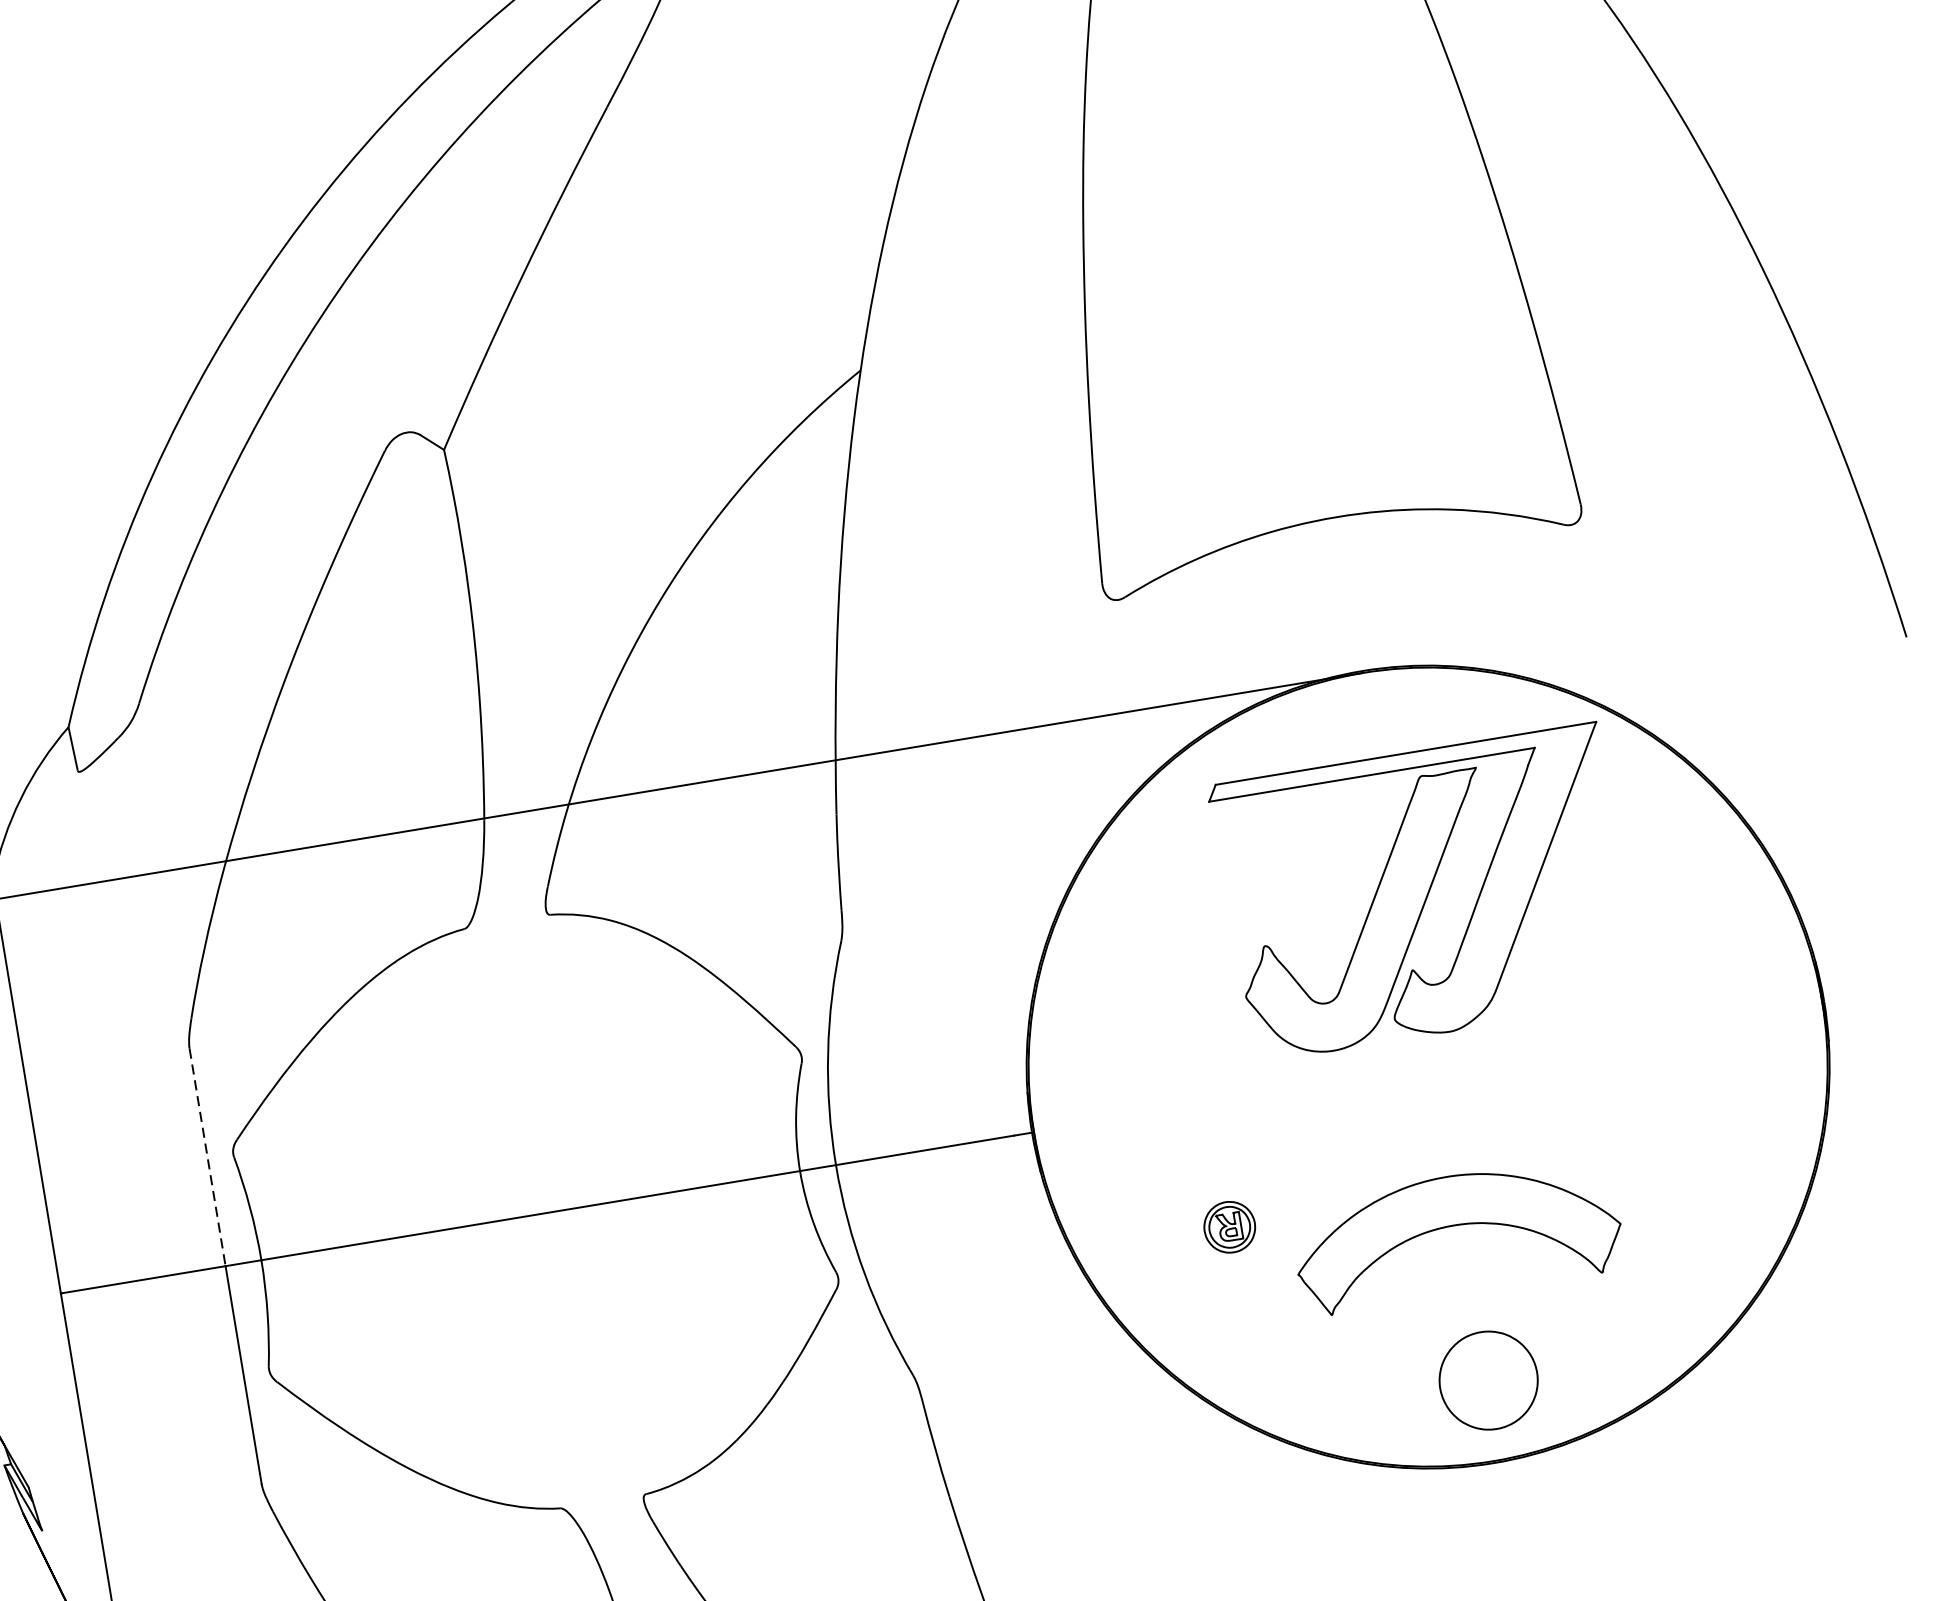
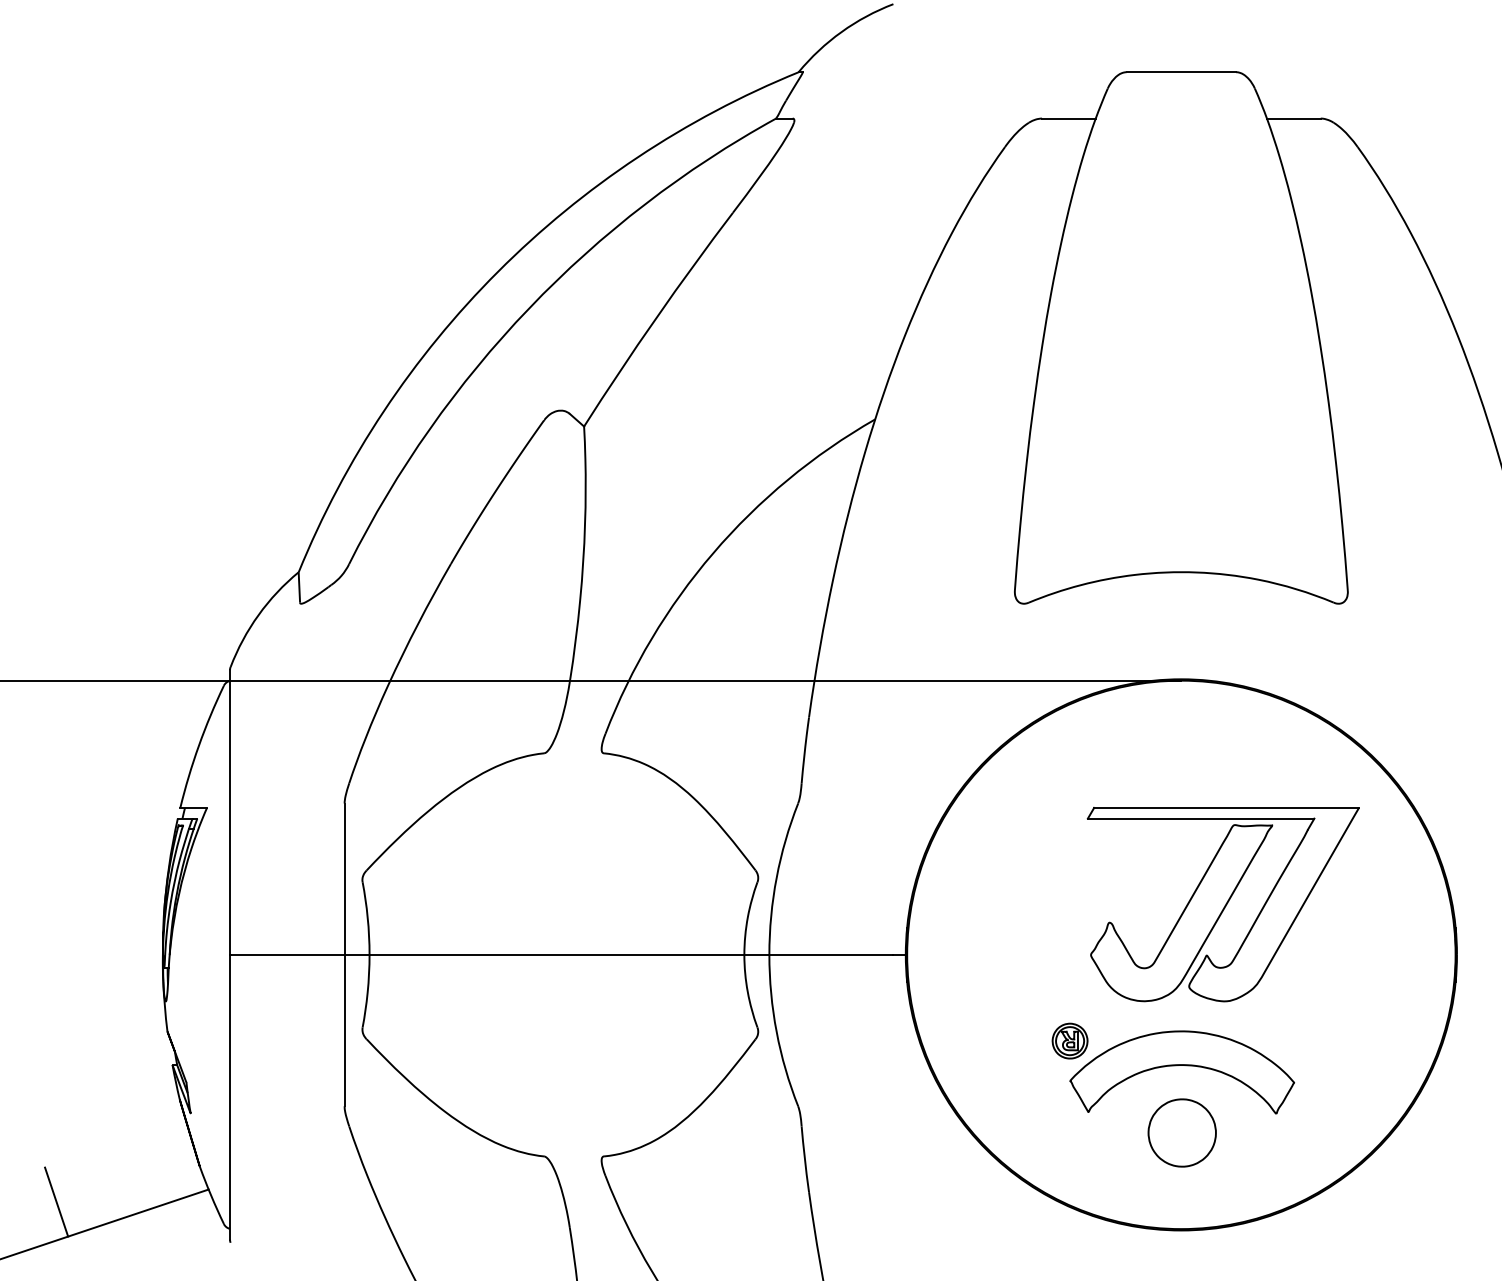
part: (1423, 893) -> (1222, 904), moved
line: (207, 1157) -> (344, 879), dashed -> solid
part: (1228, 1226) -> (1069, 1040), moved
part: (1487, 1380) -> (1181, 1132), moved

